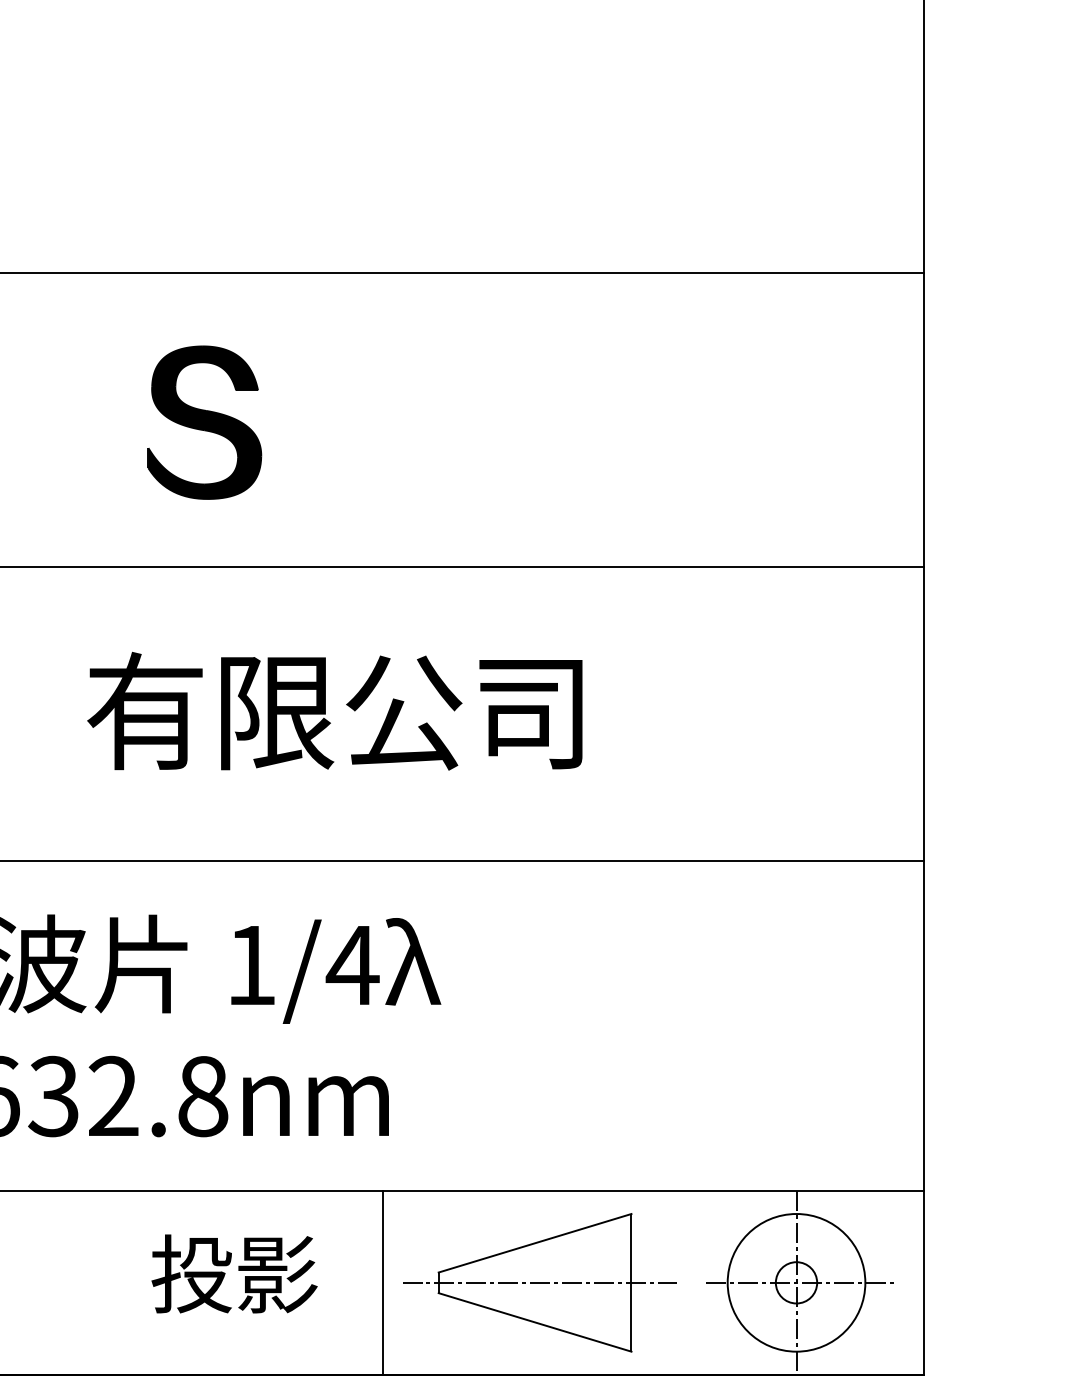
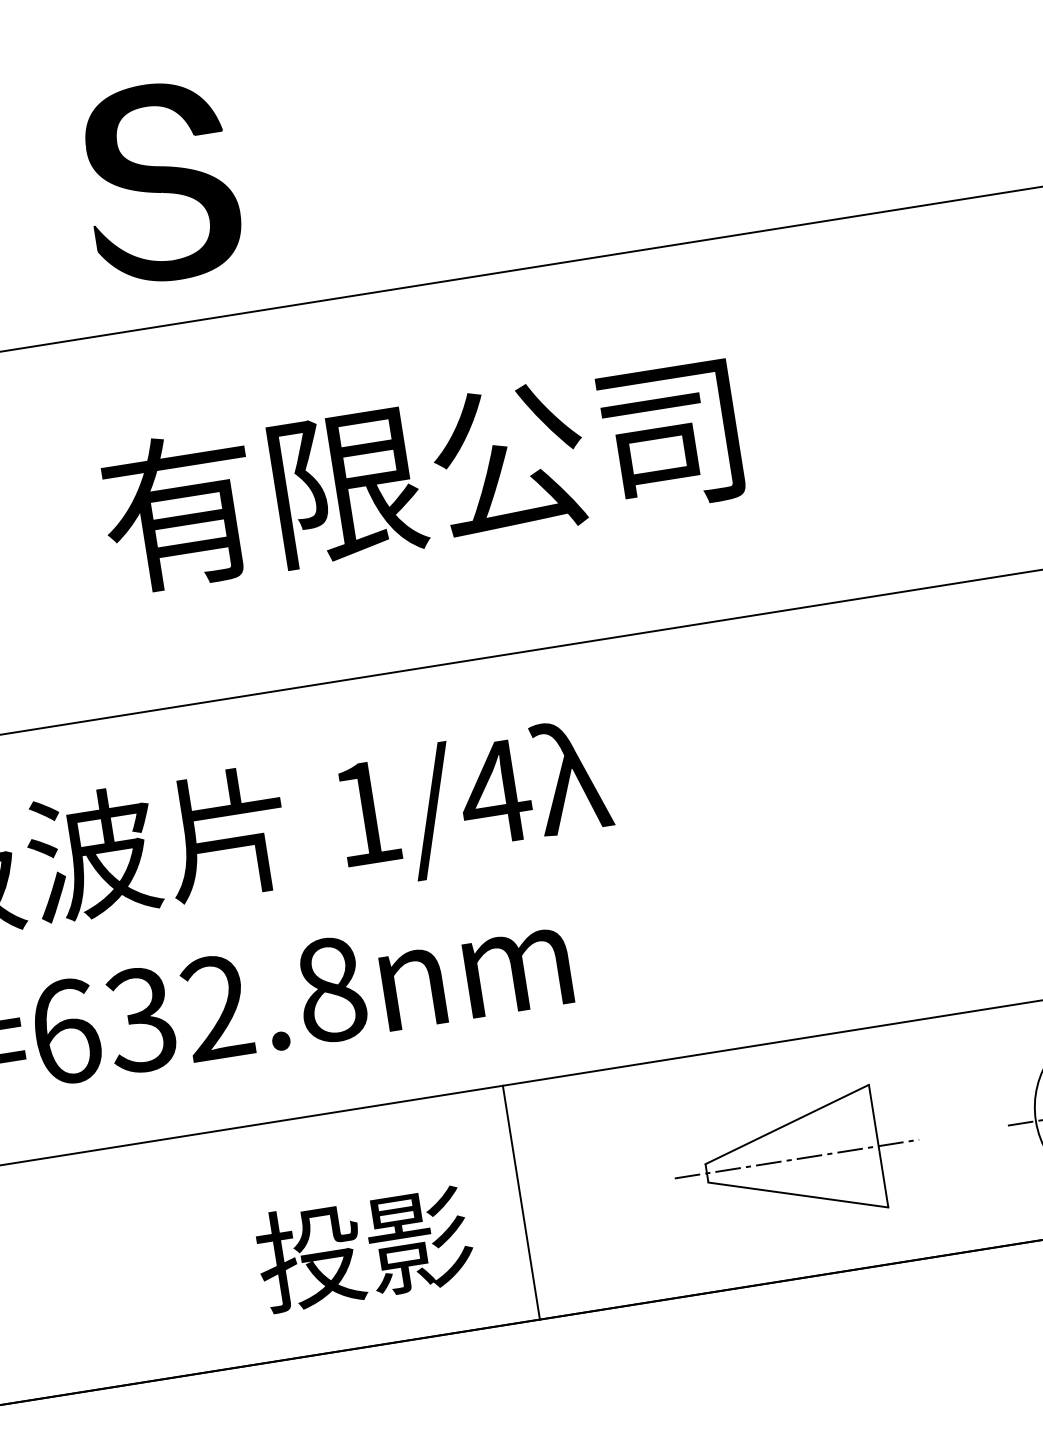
part: (204, 422) -> (160, 182), moved
text: (234, 1273) -> (364, 1247), moved
line: (383, 1282) -> (521, 1202), moved
part: (539, 1282) -> (796, 1158), size x0.7

